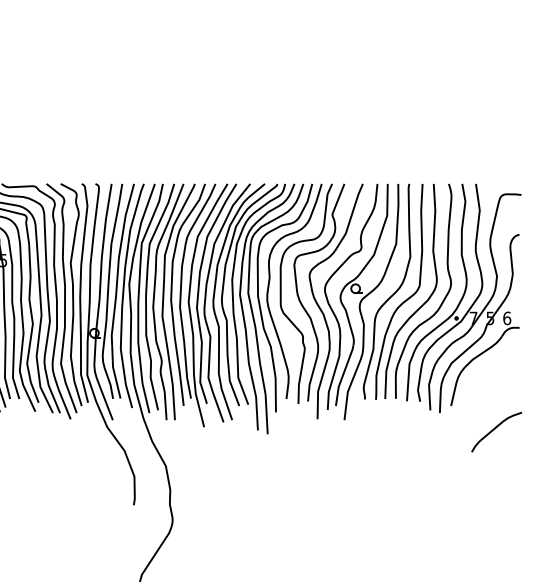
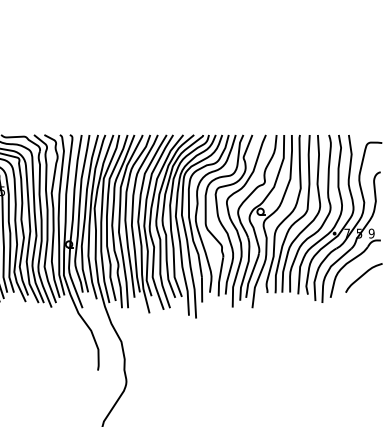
text: (506, 318) -> (371, 233), 6 -> 9
curve: (494, 430) -> (362, 276), moved

